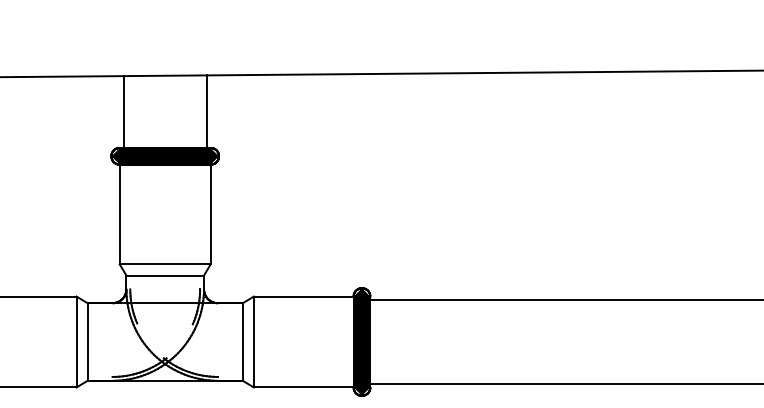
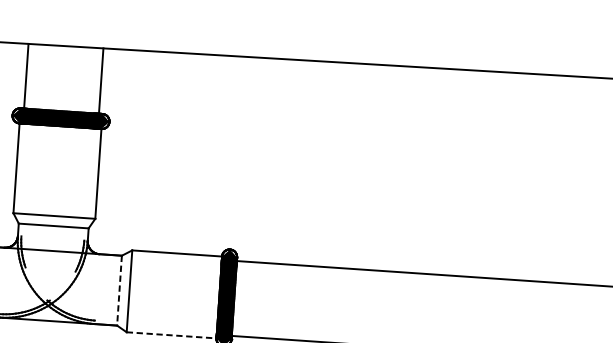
line: (242, 342) -> (119, 291), solid -> dashed
line: (303, 387) -> (171, 335), solid -> dashed

